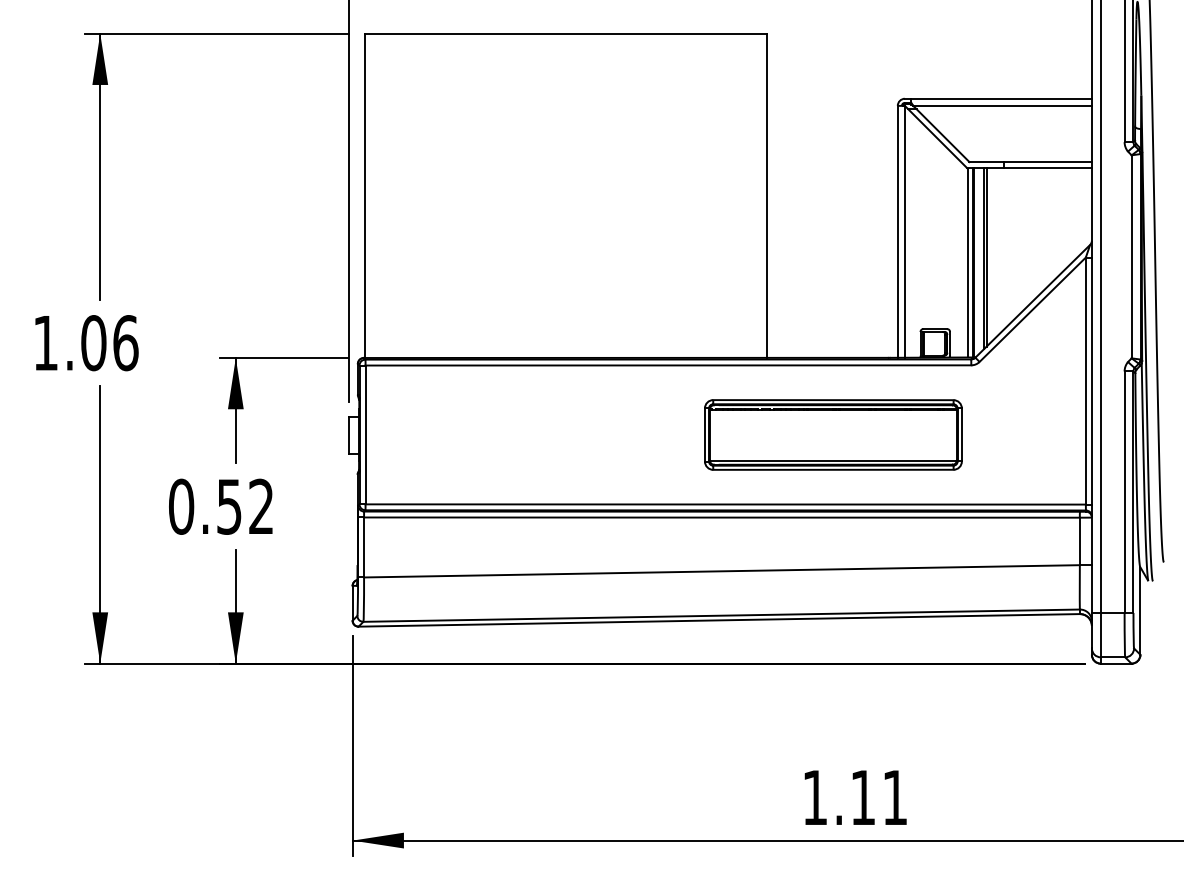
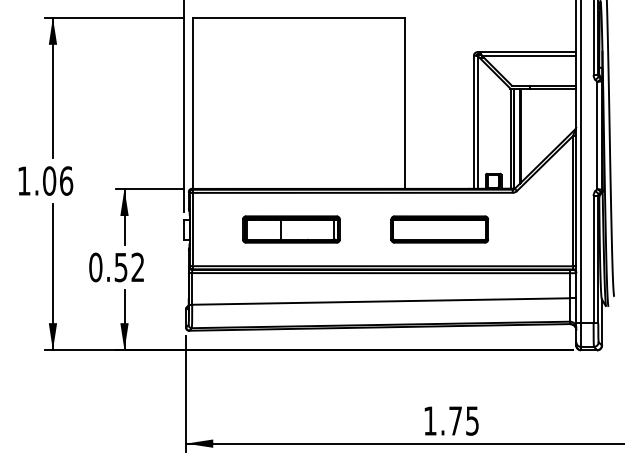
part: (552, 434) -> (291, 229), added
part: (832, 434) -> (439, 229), size x0.71
text: (878, 796) -> (463, 420), 1.11 -> 1.75

